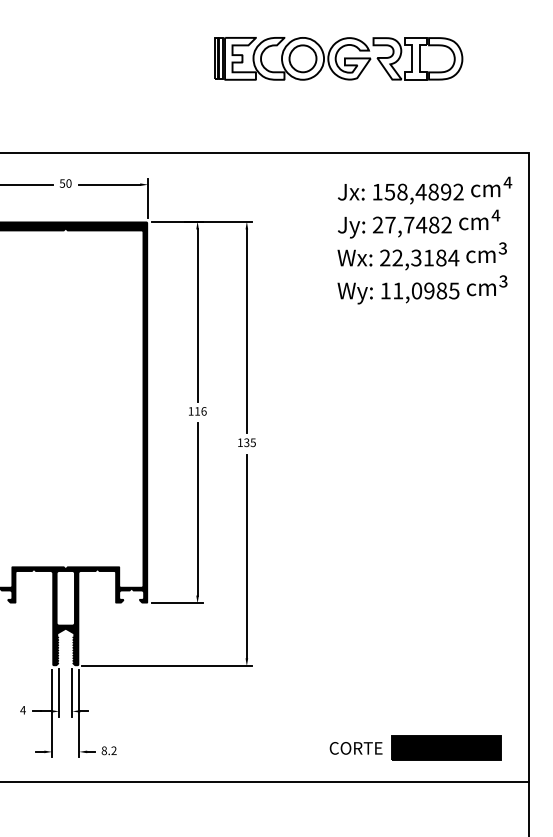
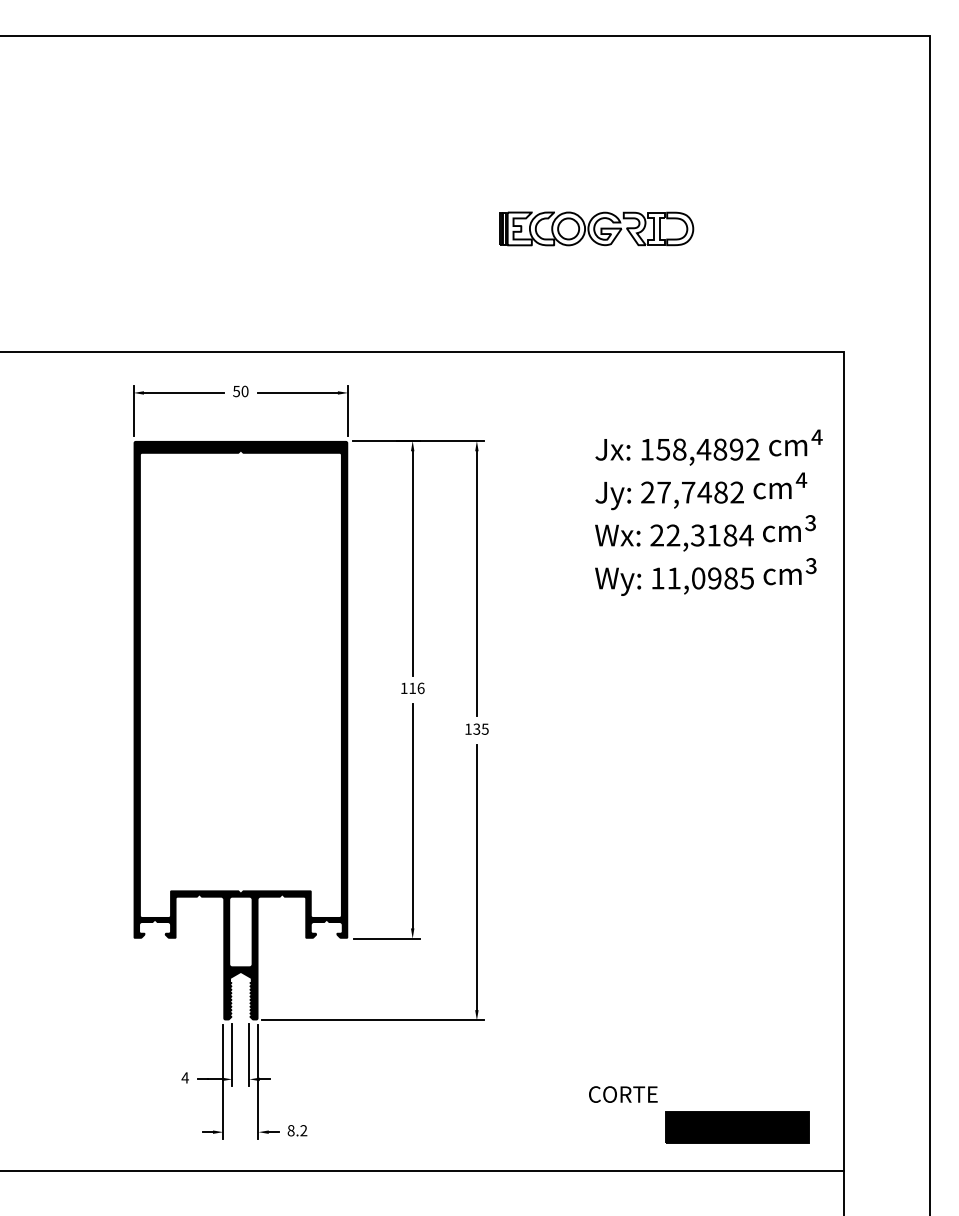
part: (338, 58) -> (596, 228), size x0.6
text: (424, 240) -> (708, 512), moved
text: (356, 748) -> (623, 1094), moved

